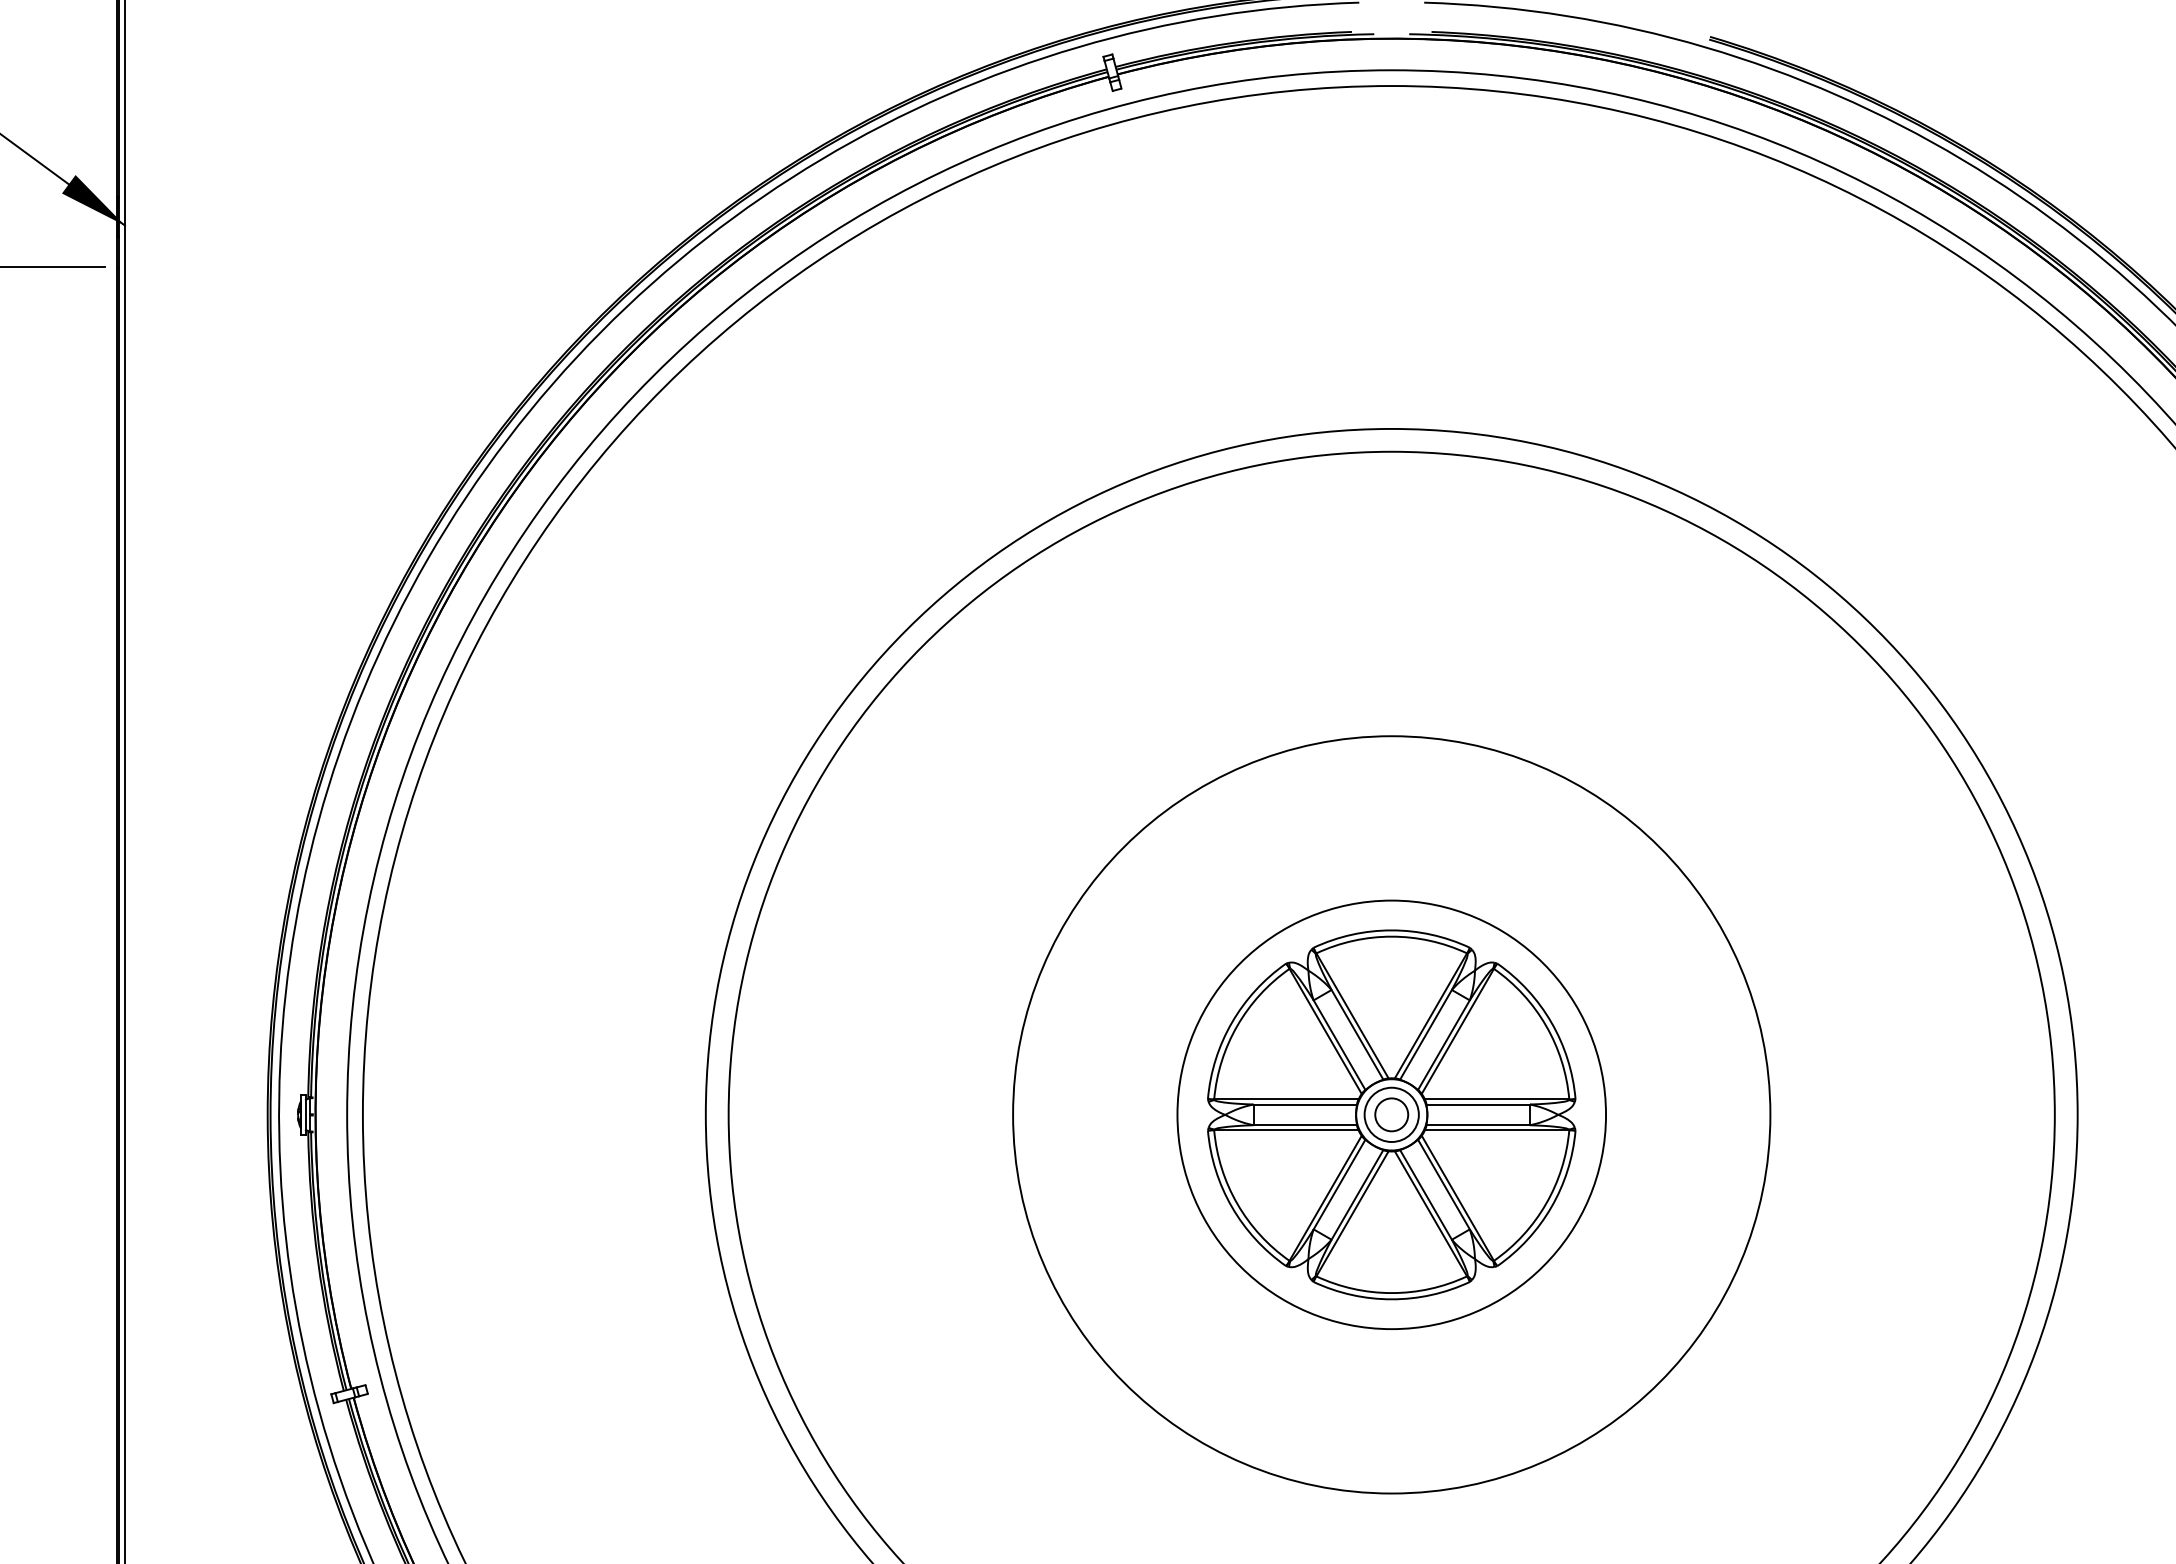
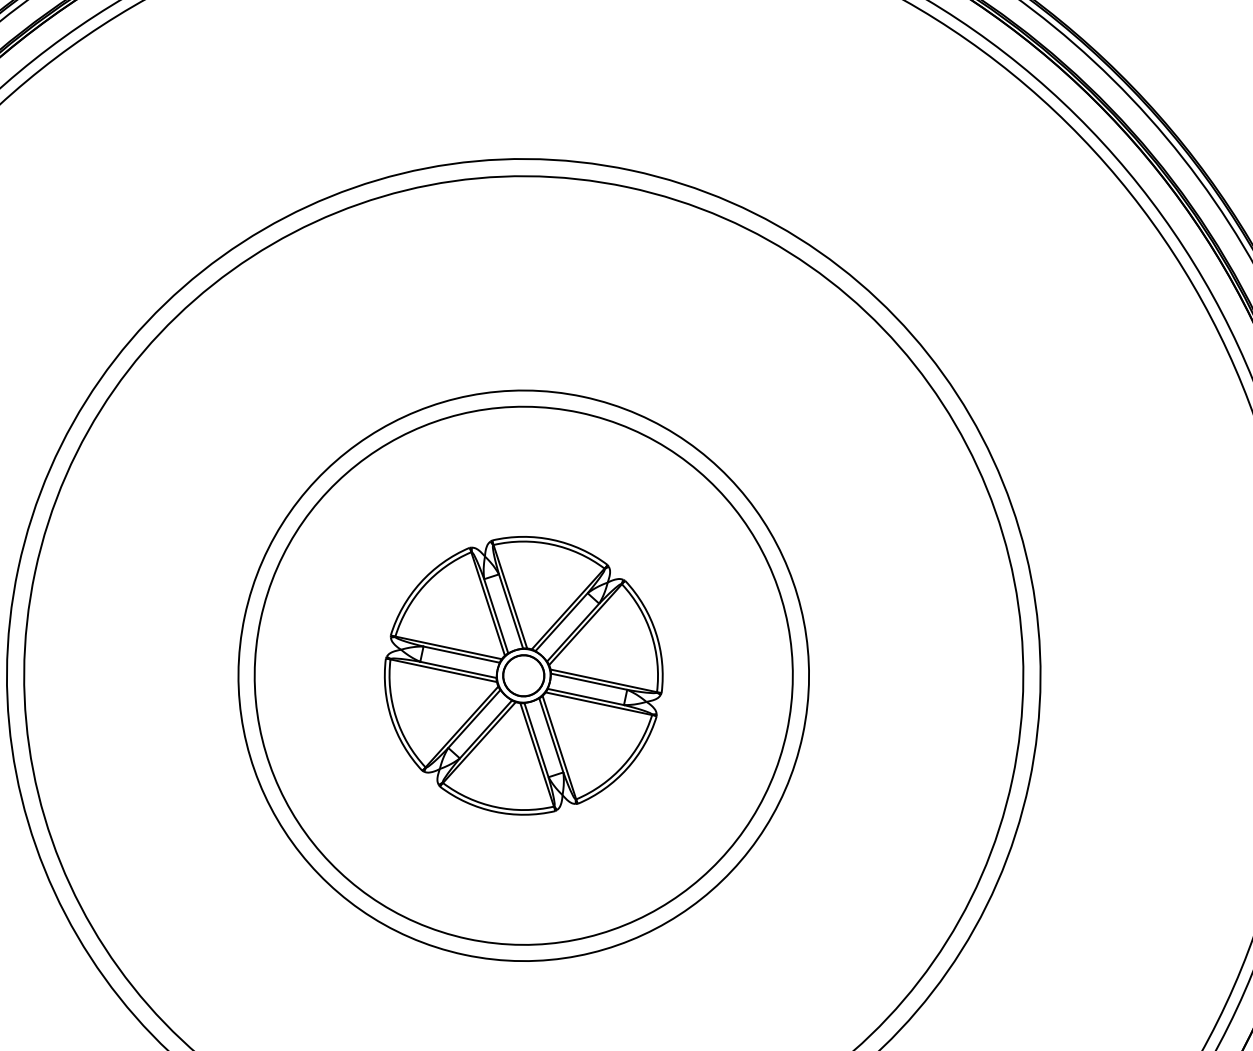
circle: (1391, 1114) -> (523, 675), size x1.67
circle: (1391, 1114) -> (523, 675), size x1.67

